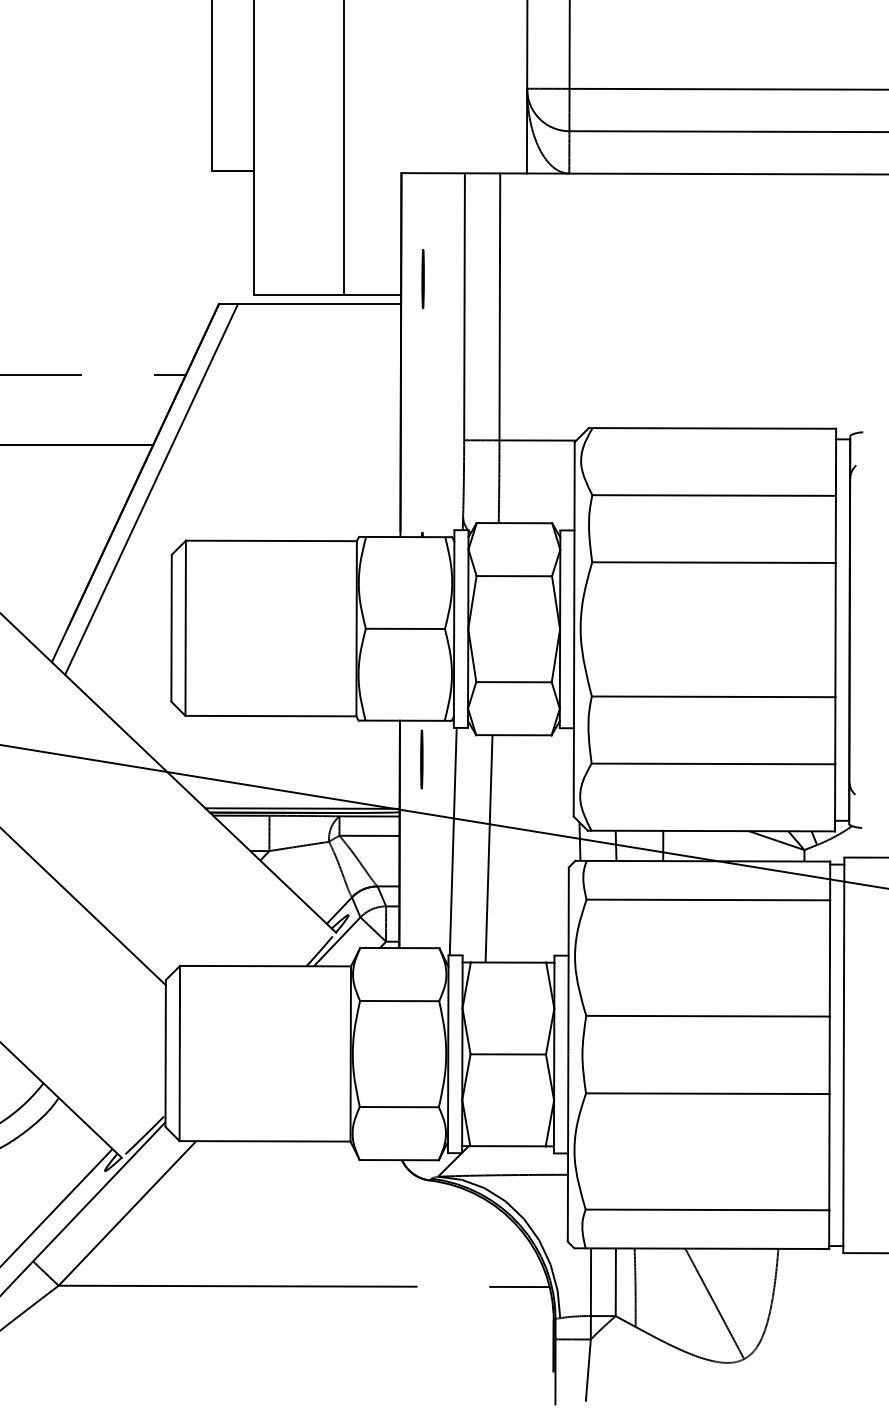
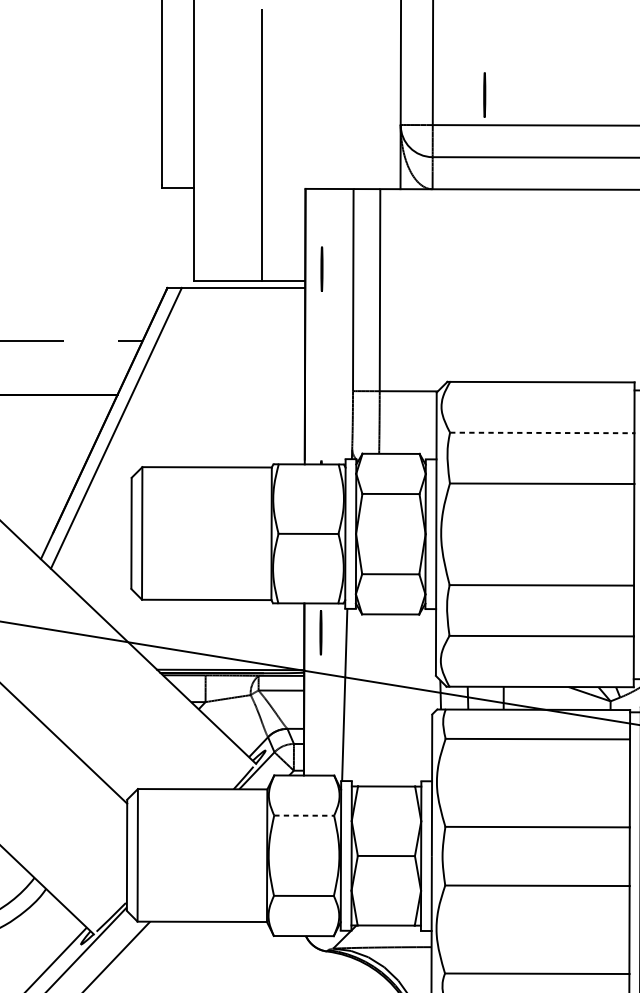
line: (637, 48) -> (484, 94), added
line: (714, 495) -> (542, 432), solid -> dashed
line: (488, 848) -> (371, 700), removed
line: (399, 1001) -> (304, 815), solid -> dashed

